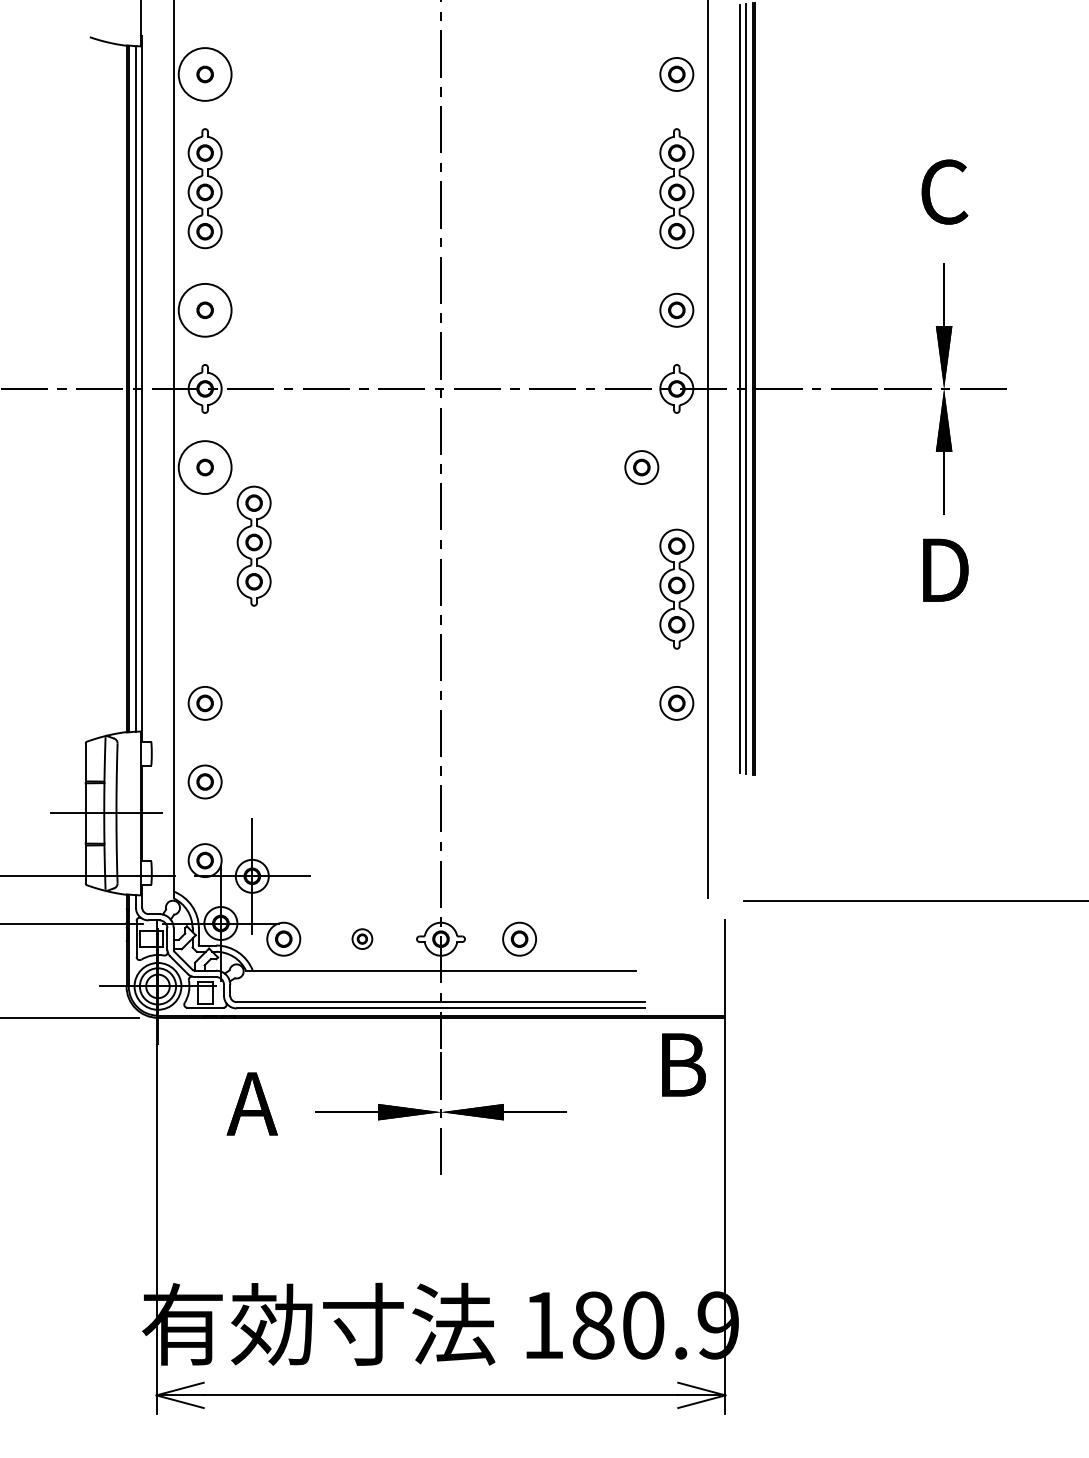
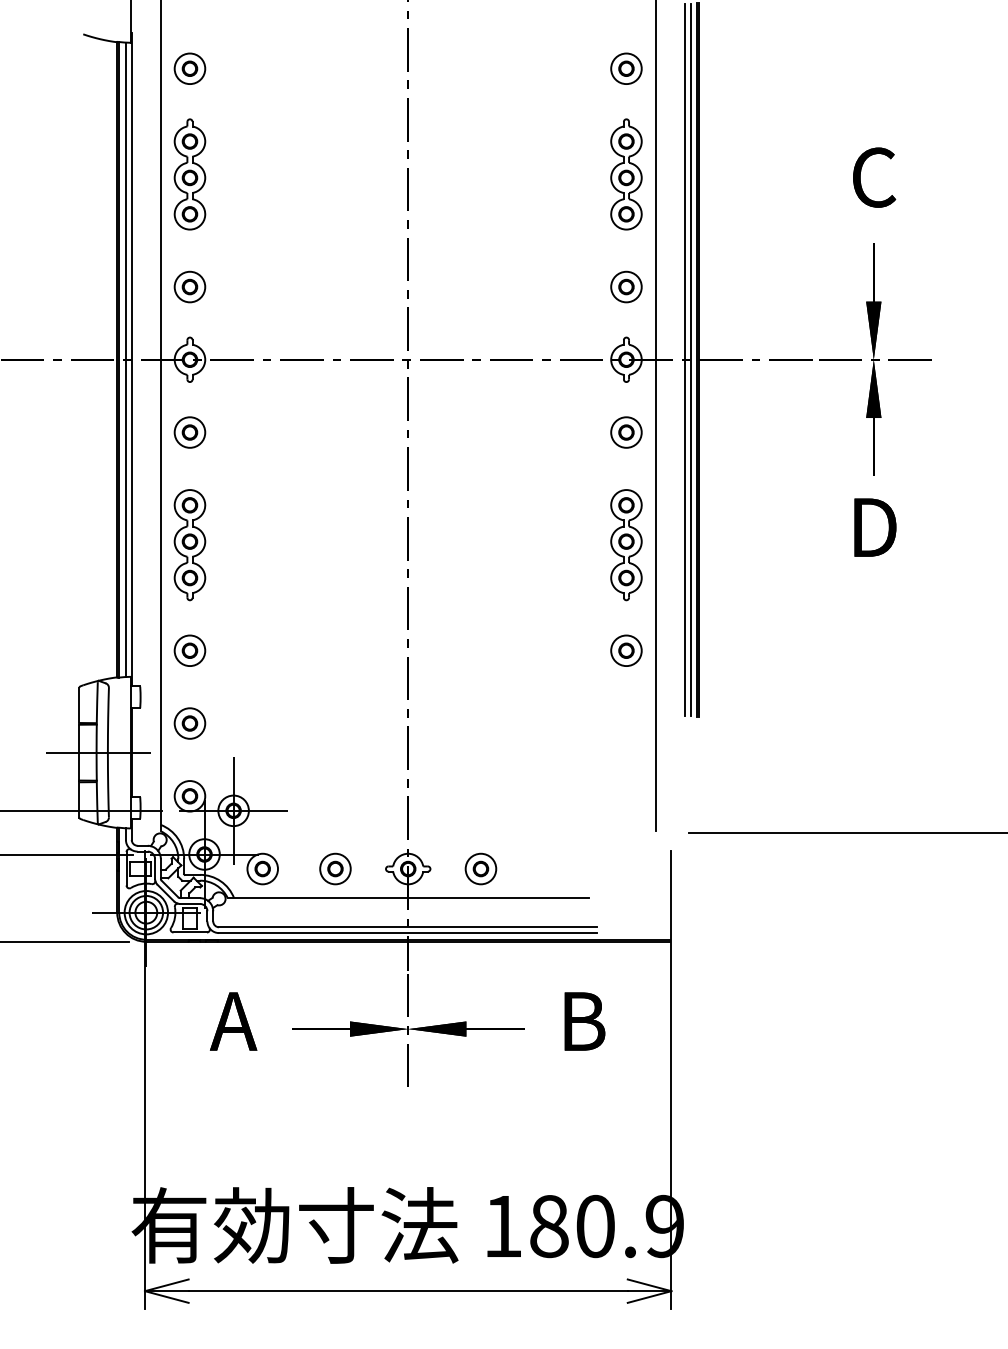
circle: (204, 74) -> (189, 68), size x0.62
circle: (204, 309) -> (189, 286), size x0.62
circle: (204, 467) -> (189, 432), size x0.62
part: (641, 467) -> (626, 432), moved
part: (253, 545) -> (189, 544), moved
part: (362, 938) -> (335, 868), size x1.67
text: (683, 1064) -> (584, 1021), moved

